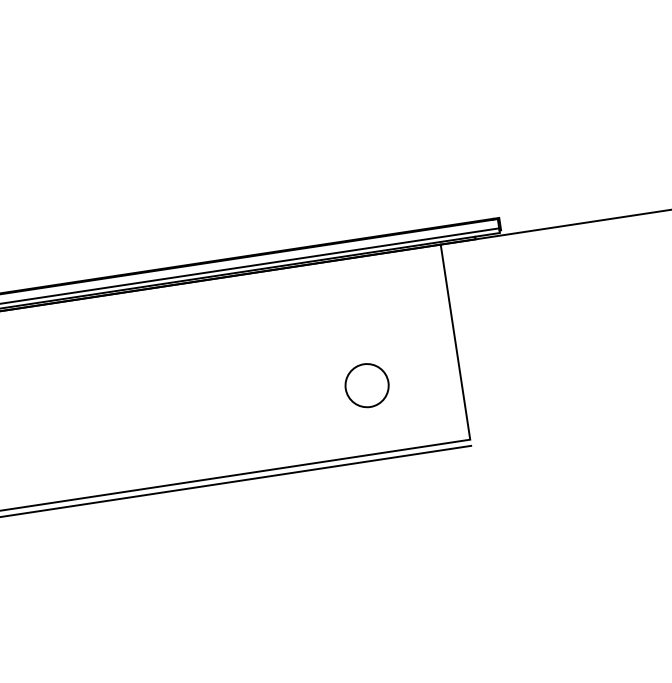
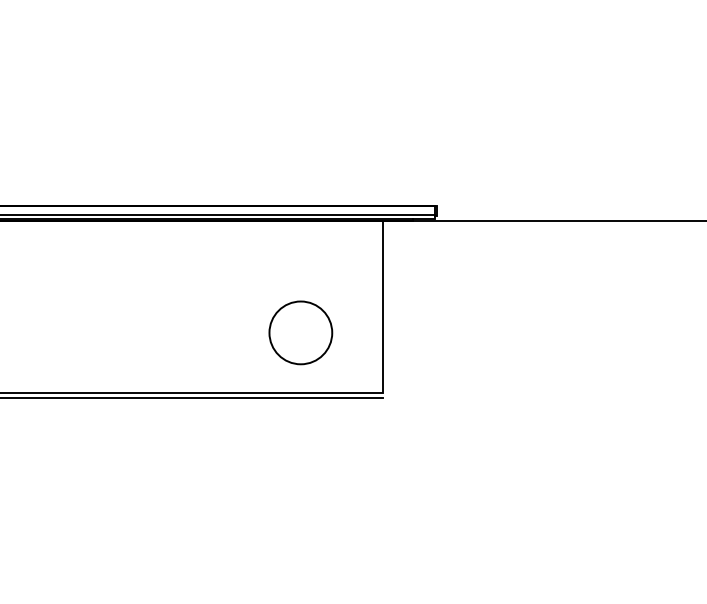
circle: (366, 385) -> (300, 332), size x1.67

